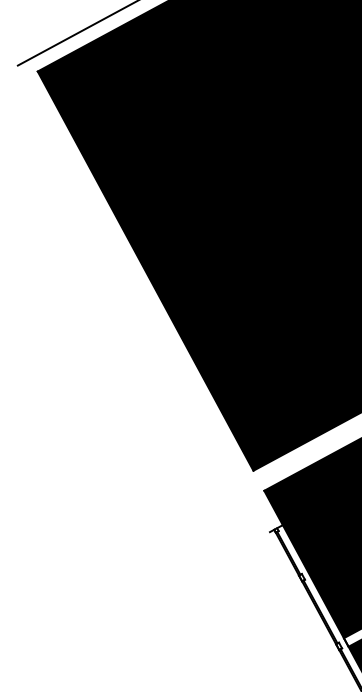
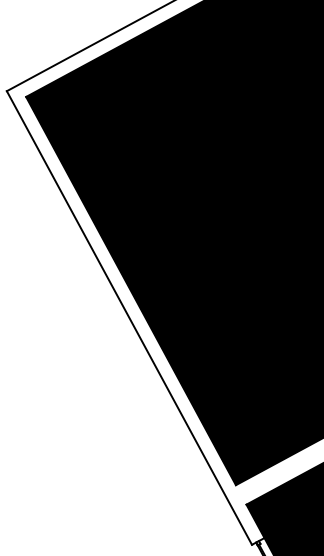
line: (143, 298) -> (129, 317), added

